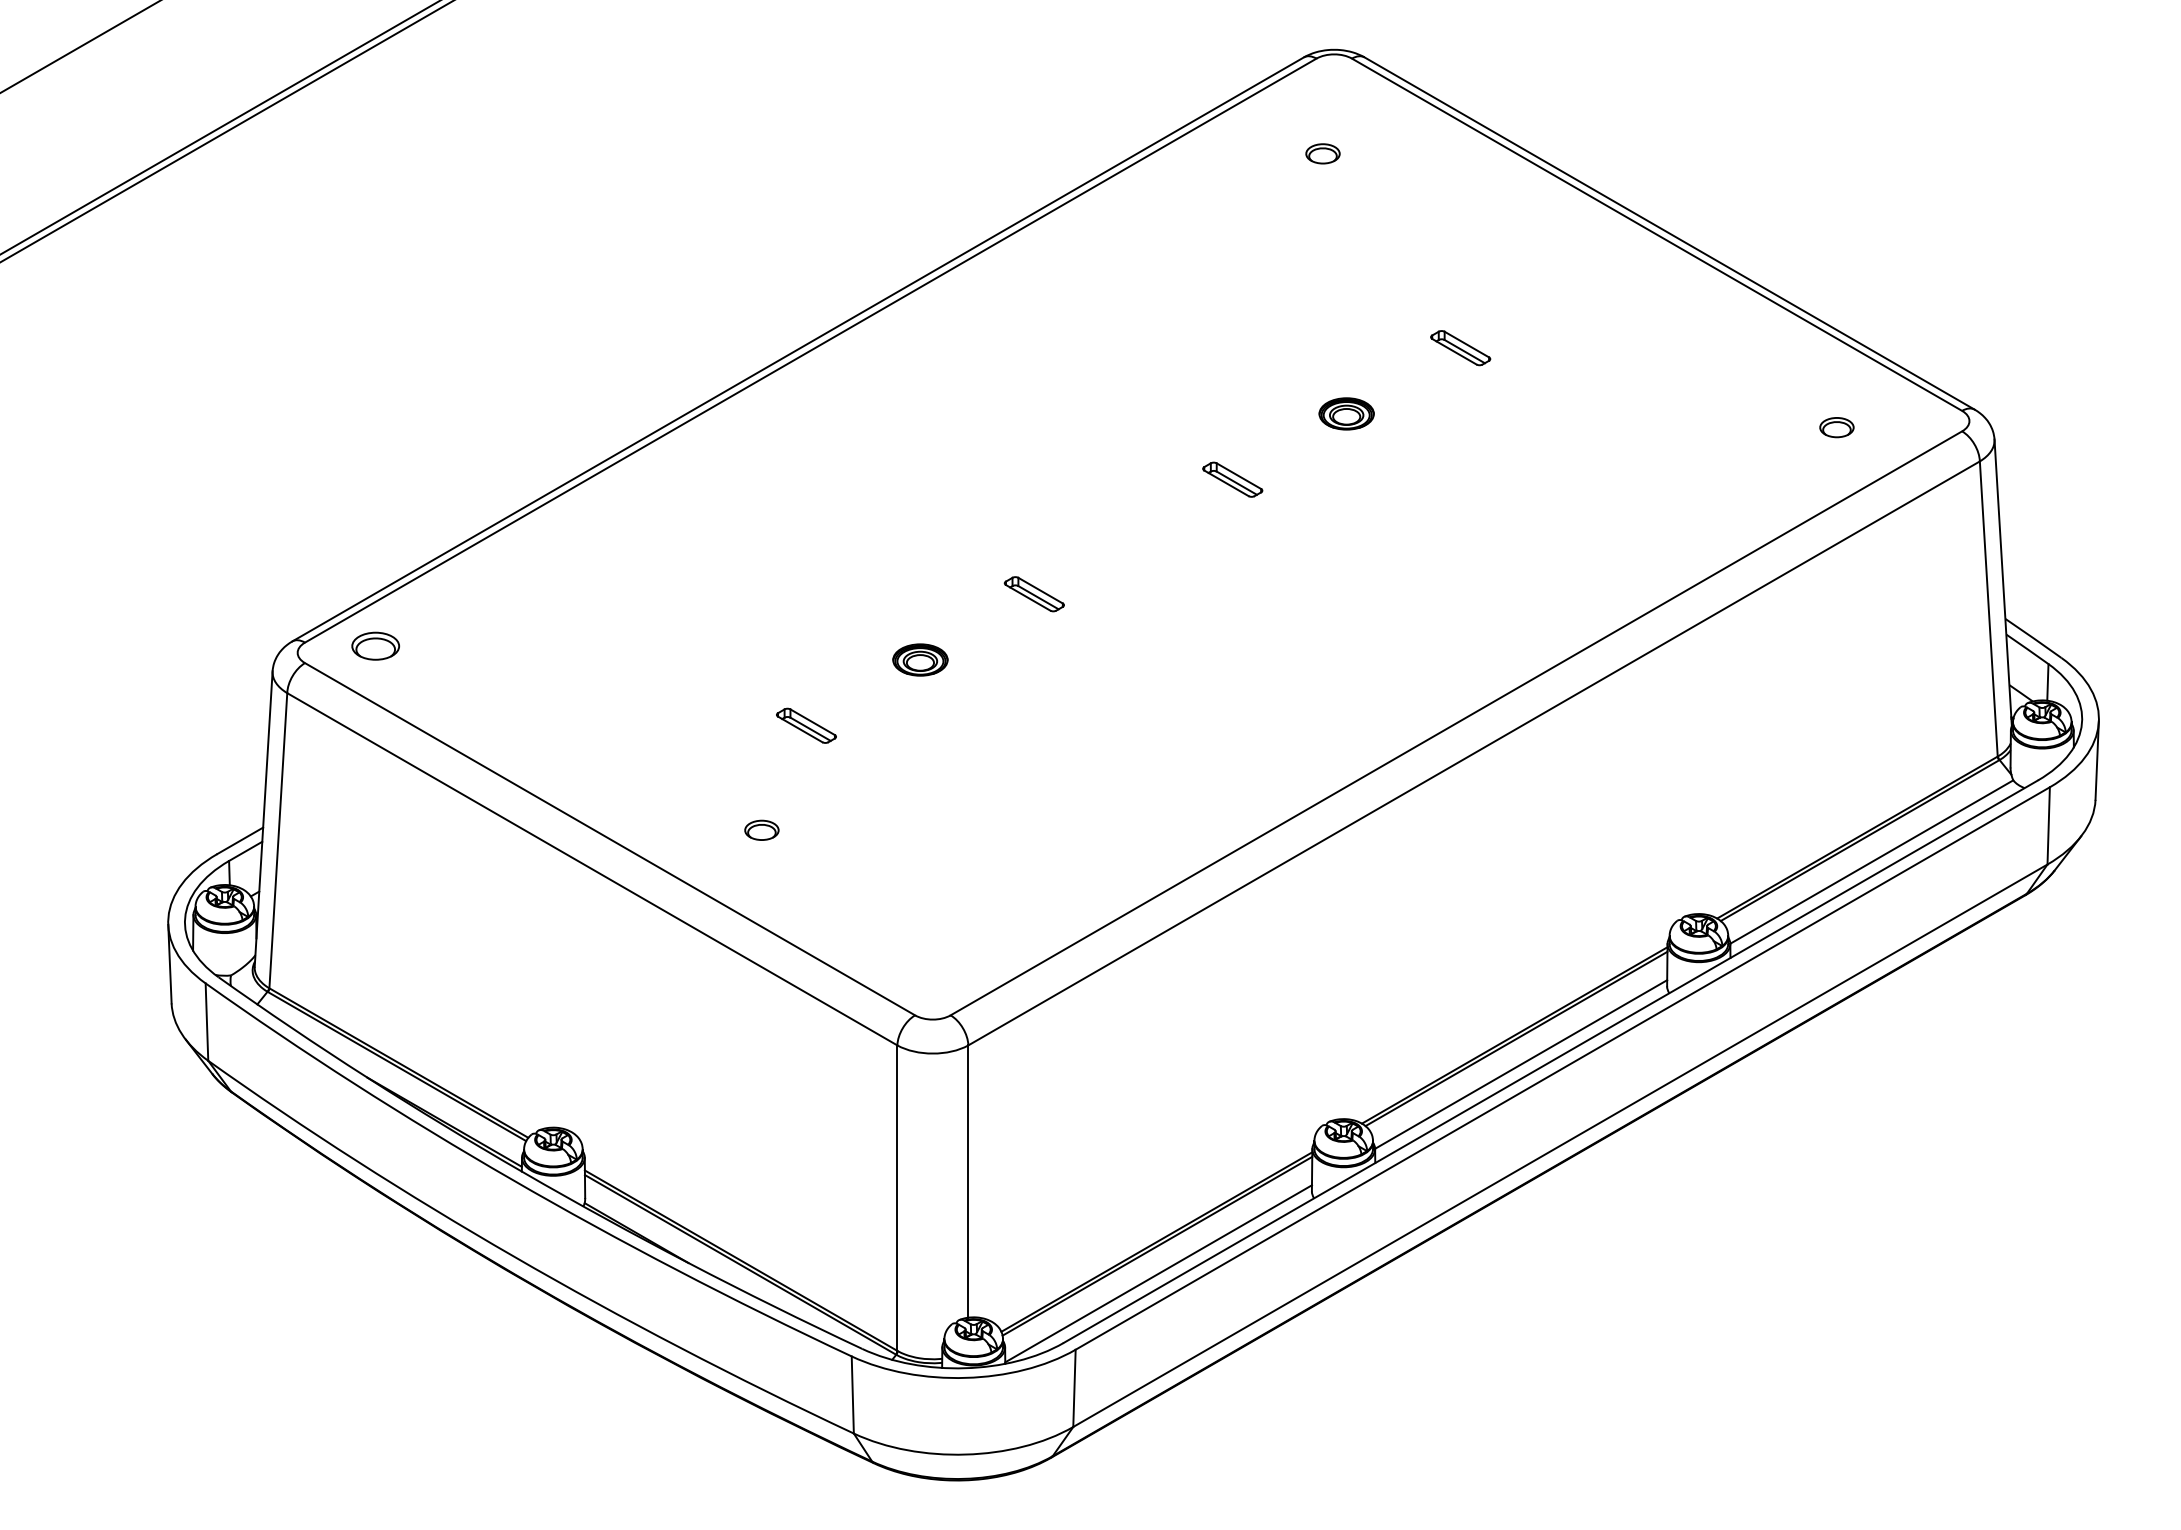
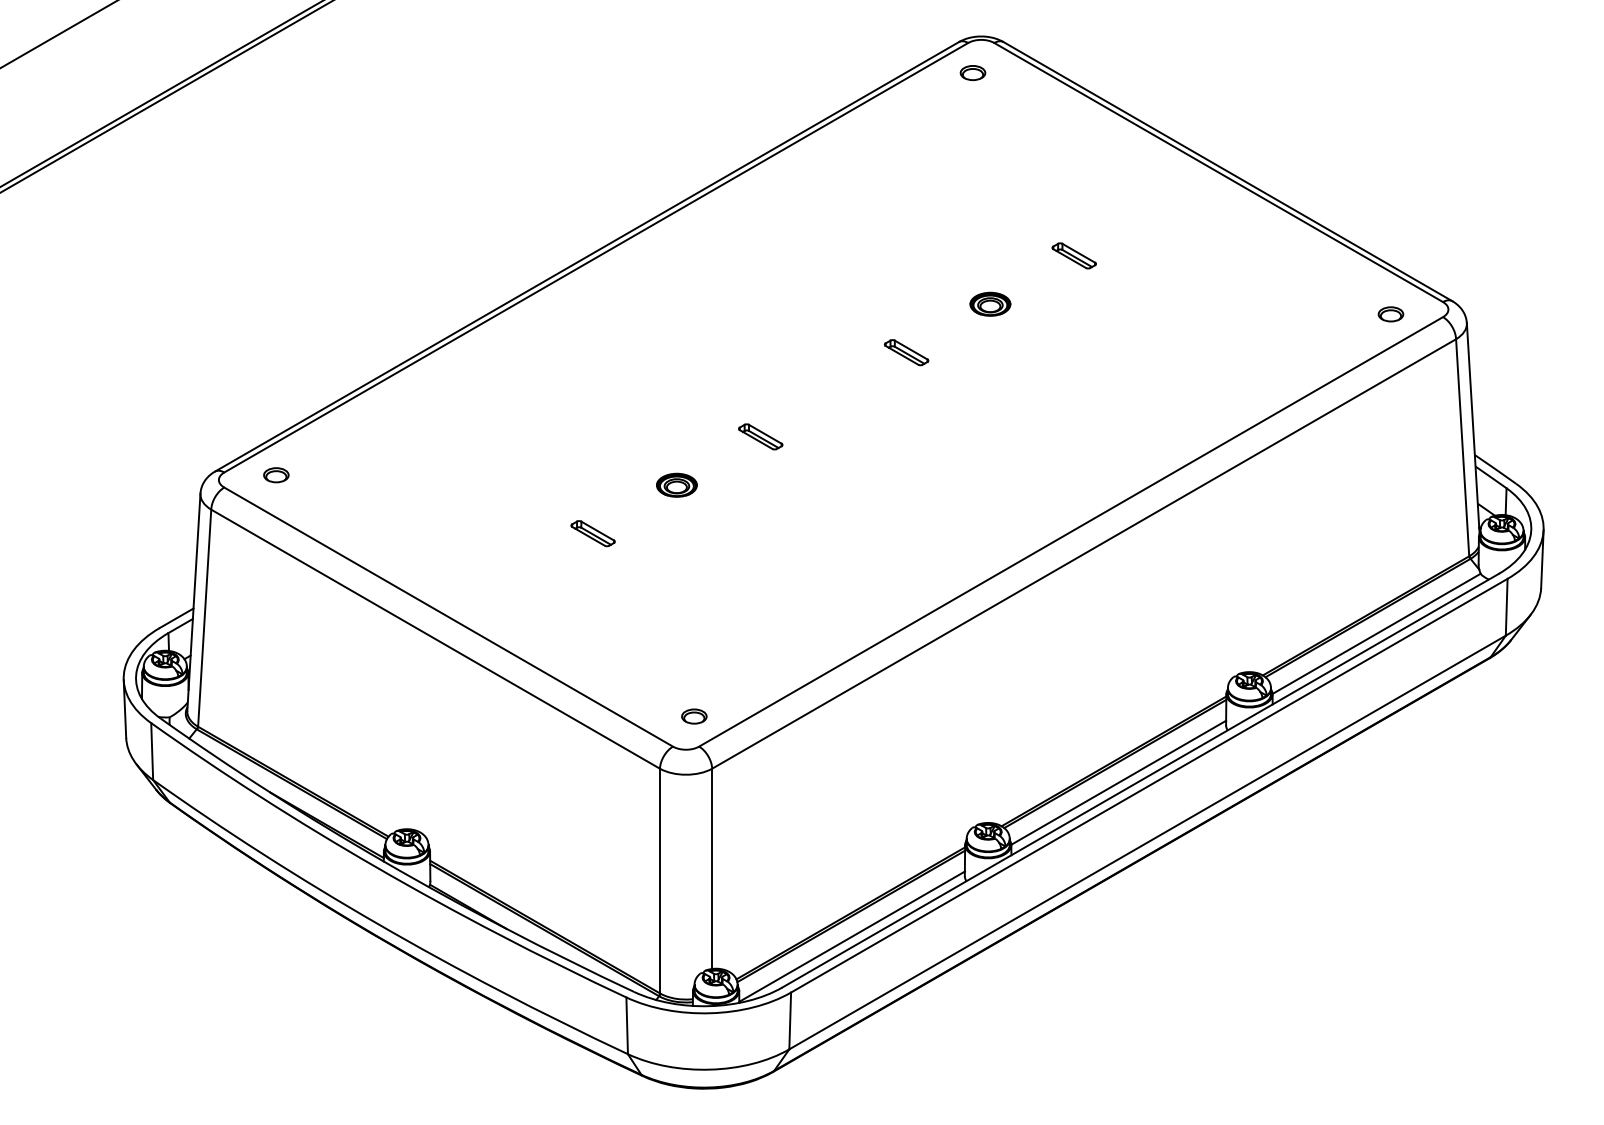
part: (1322, 153) -> (972, 72), moved
part: (1836, 427) -> (1390, 314), moved
part: (375, 646) -> (276, 475), size x0.71
part: (762, 830) -> (694, 716), moved

